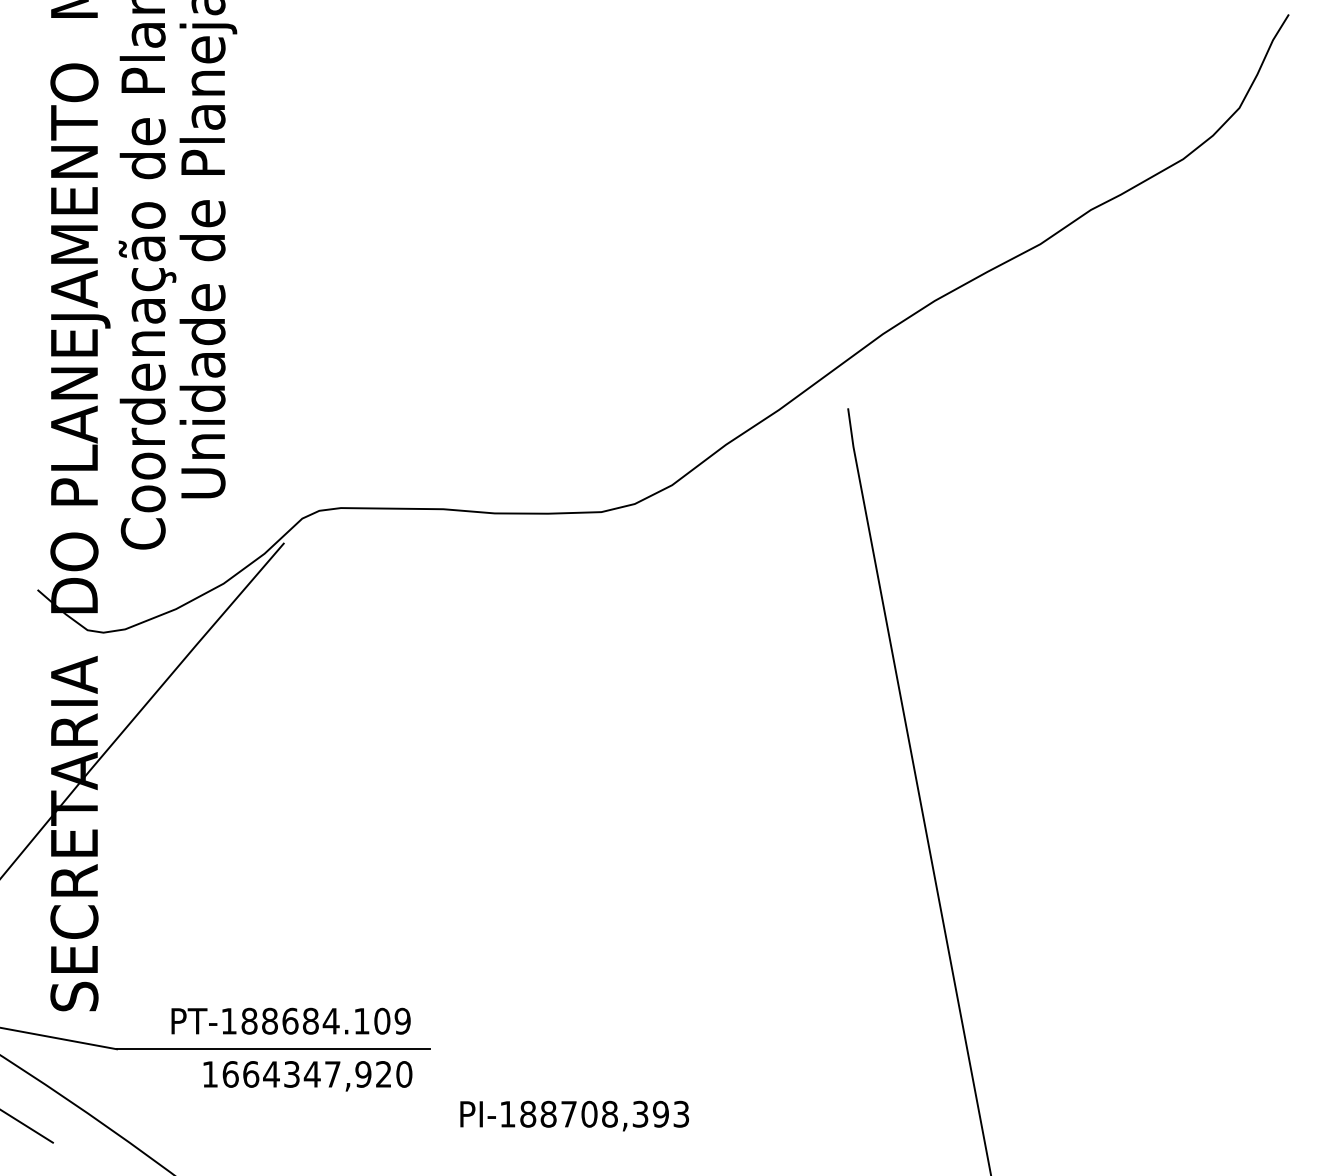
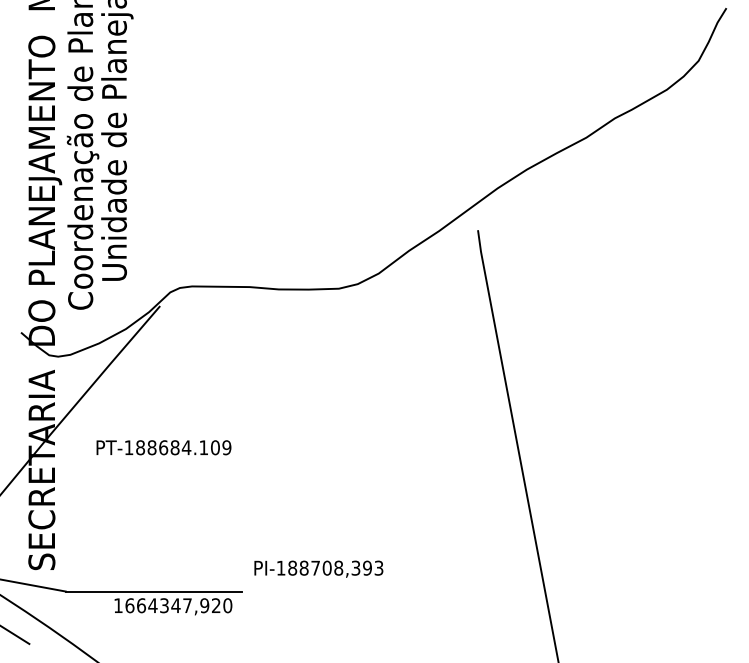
text: (290, 1020) -> (163, 447), moved
text: (574, 1114) -> (318, 568), moved

